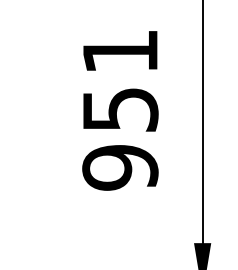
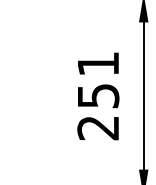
text: (120, 166) -> (98, 127), 951 -> 251

